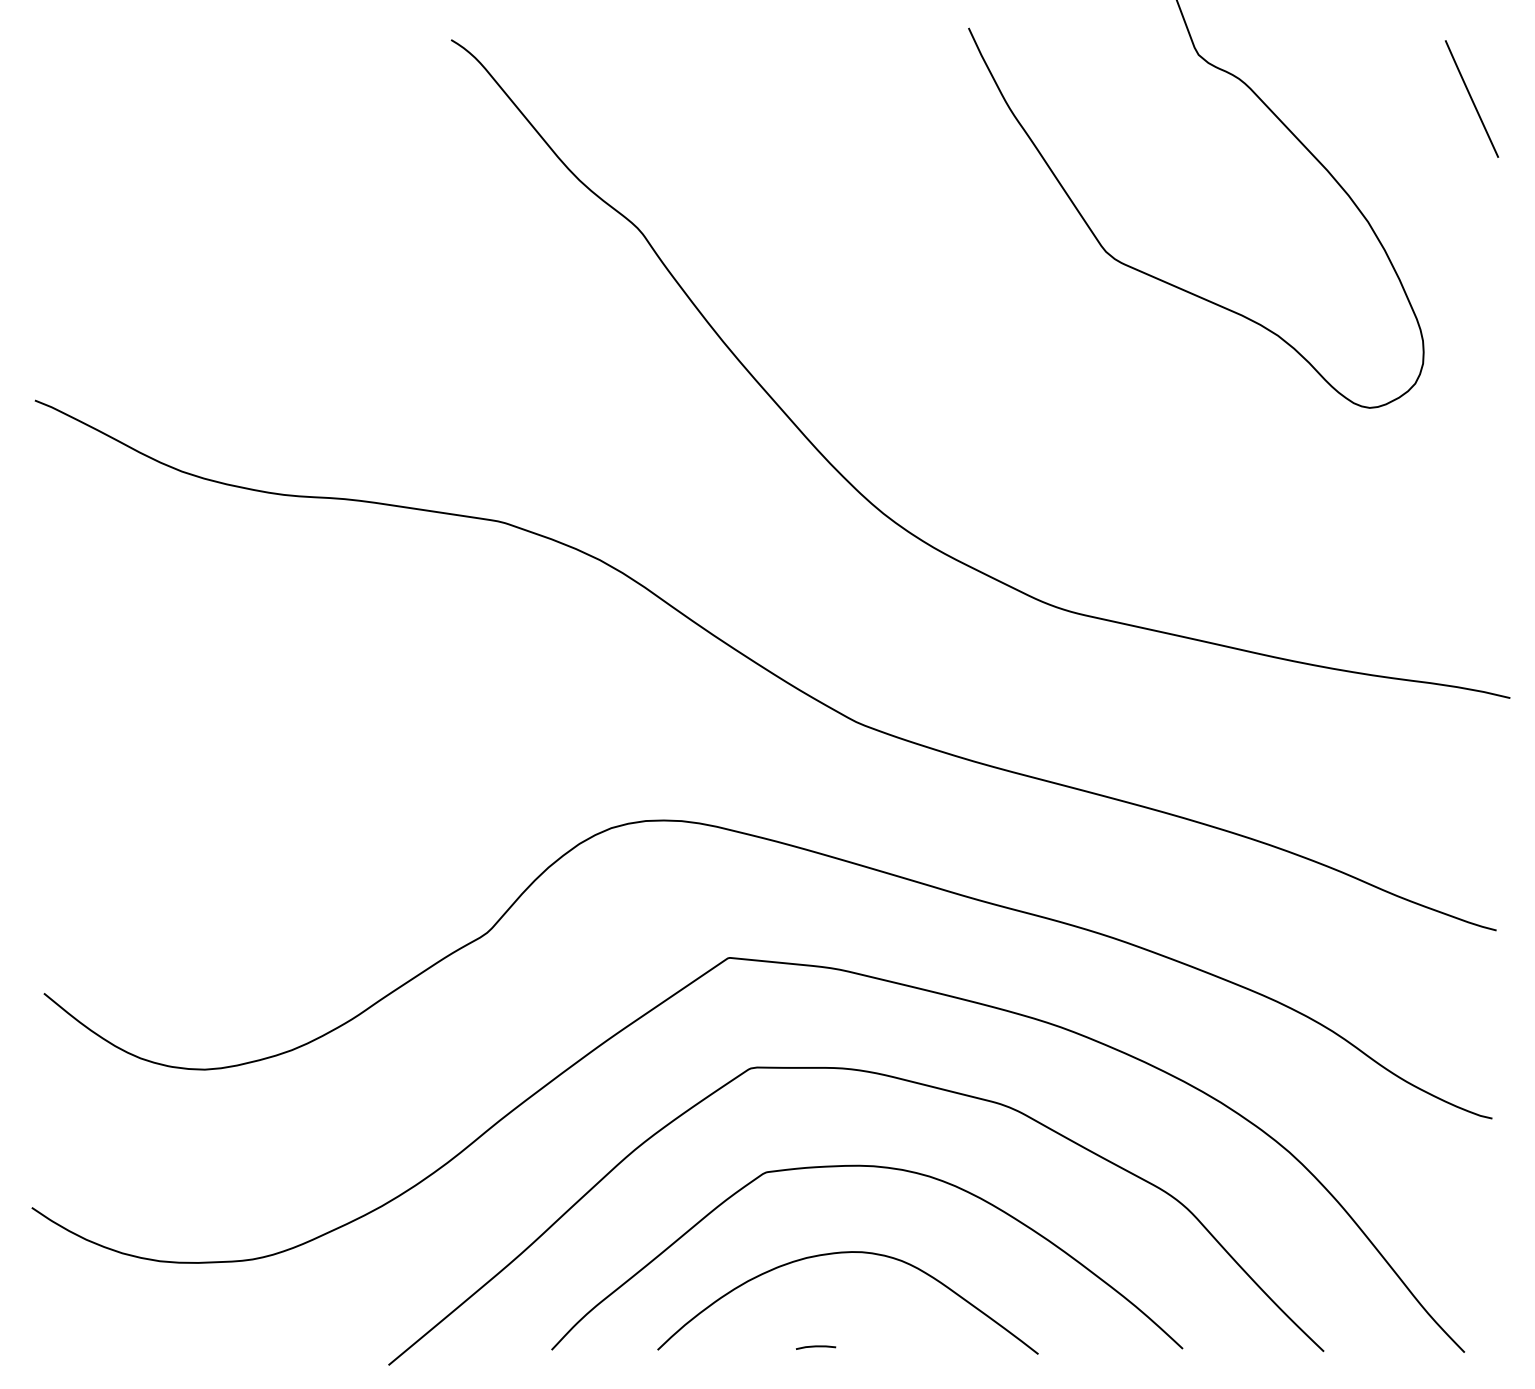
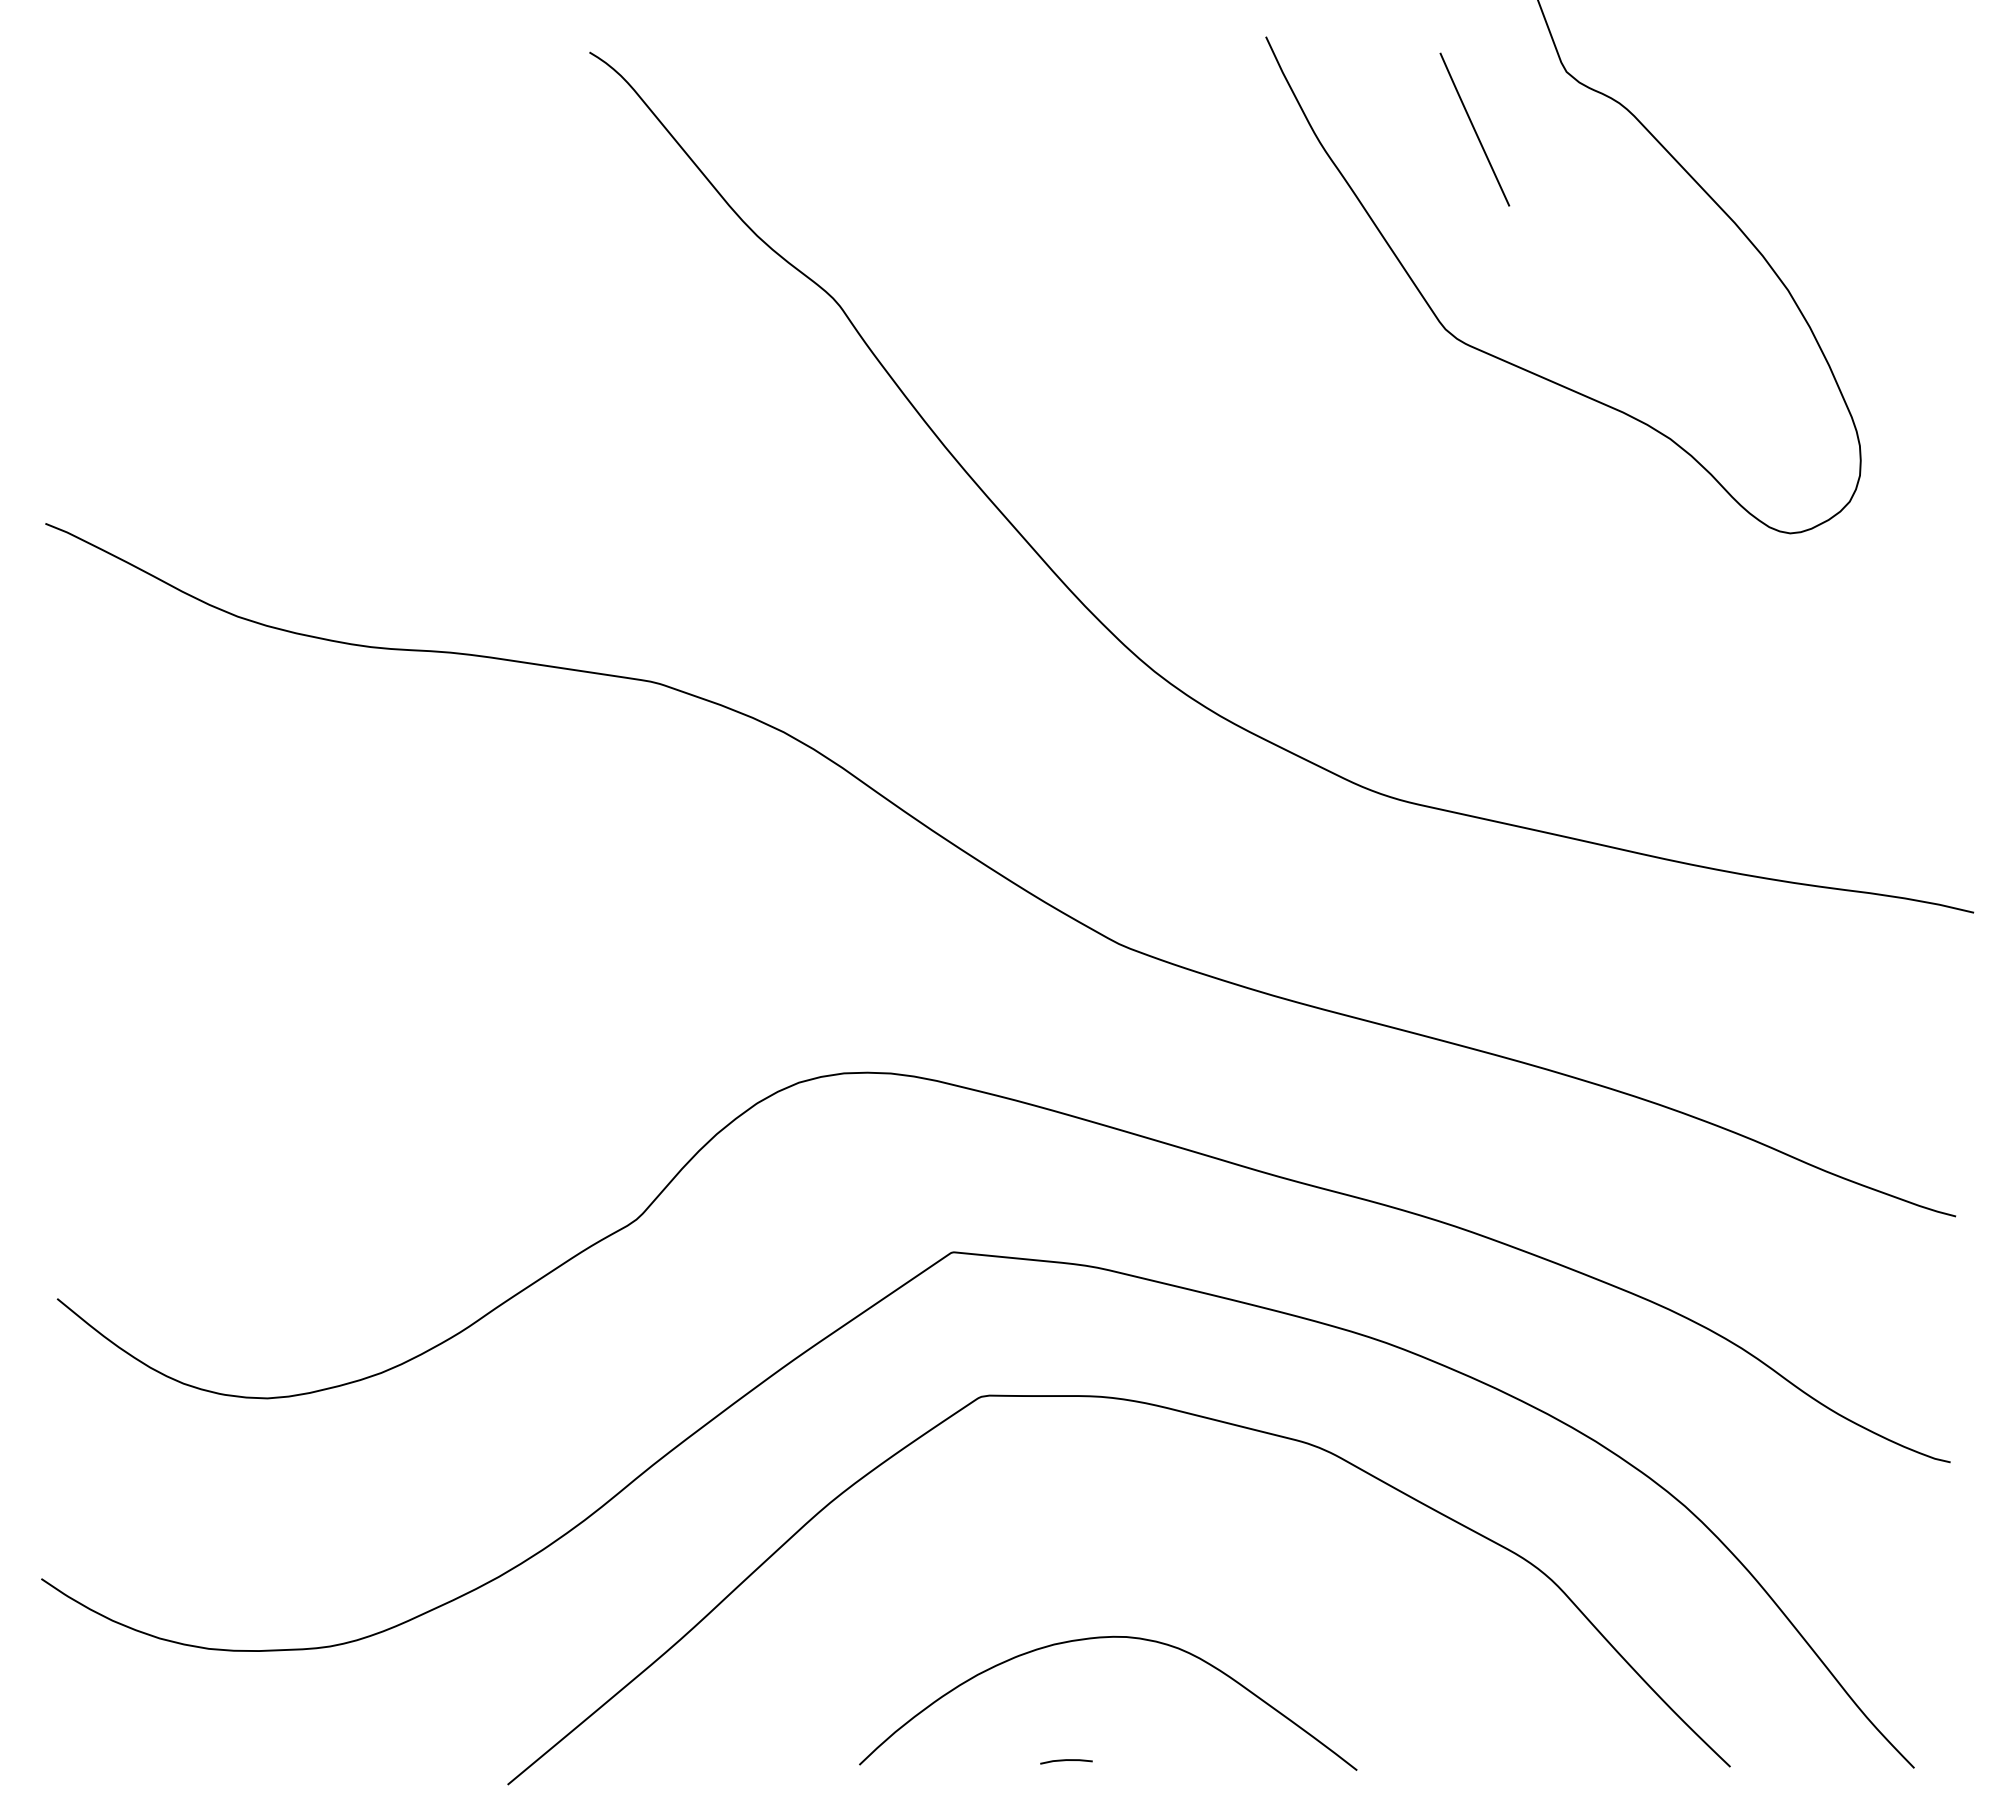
line: (1471, 98) -> (1474, 129), moved
curve: (877, 1167) -> (1146, 1526), removed

